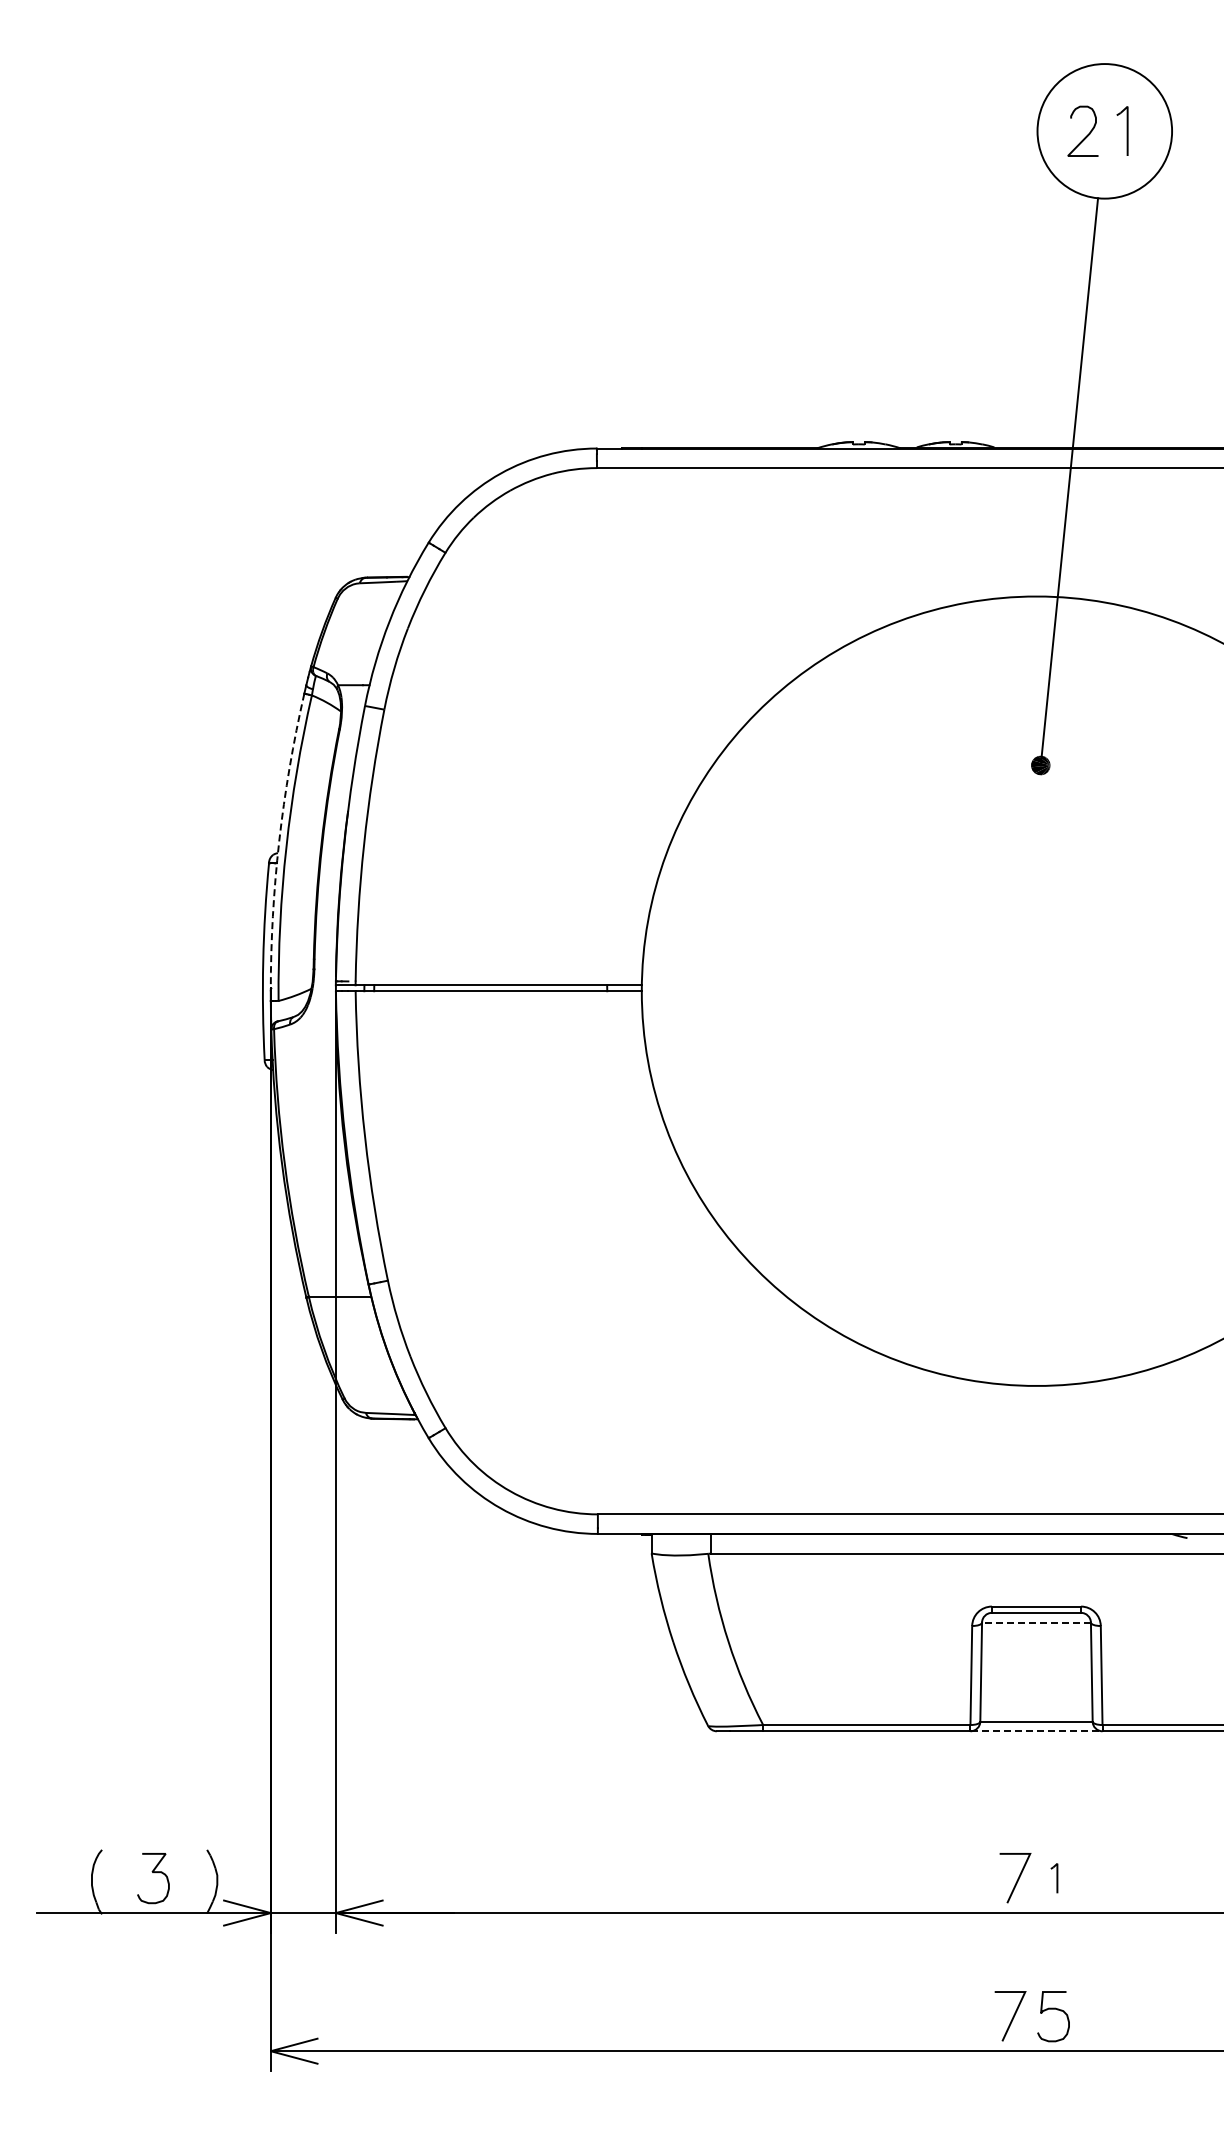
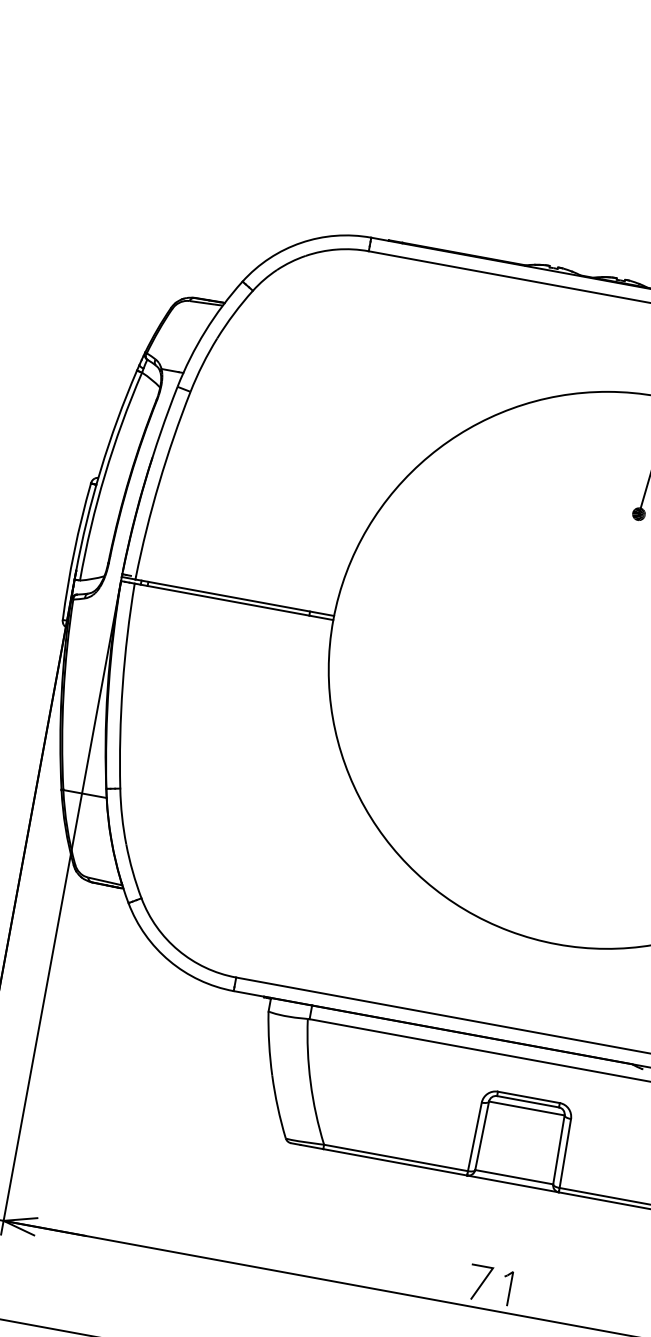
arc: (279, 841) -> (100, 469), dashed -> solid
line: (1036, 1622) -> (526, 1108), dashed -> solid
line: (1036, 1731) -> (512, 1184), dashed -> solid
part: (1054, 1878) -> (506, 1288), size x1.67

